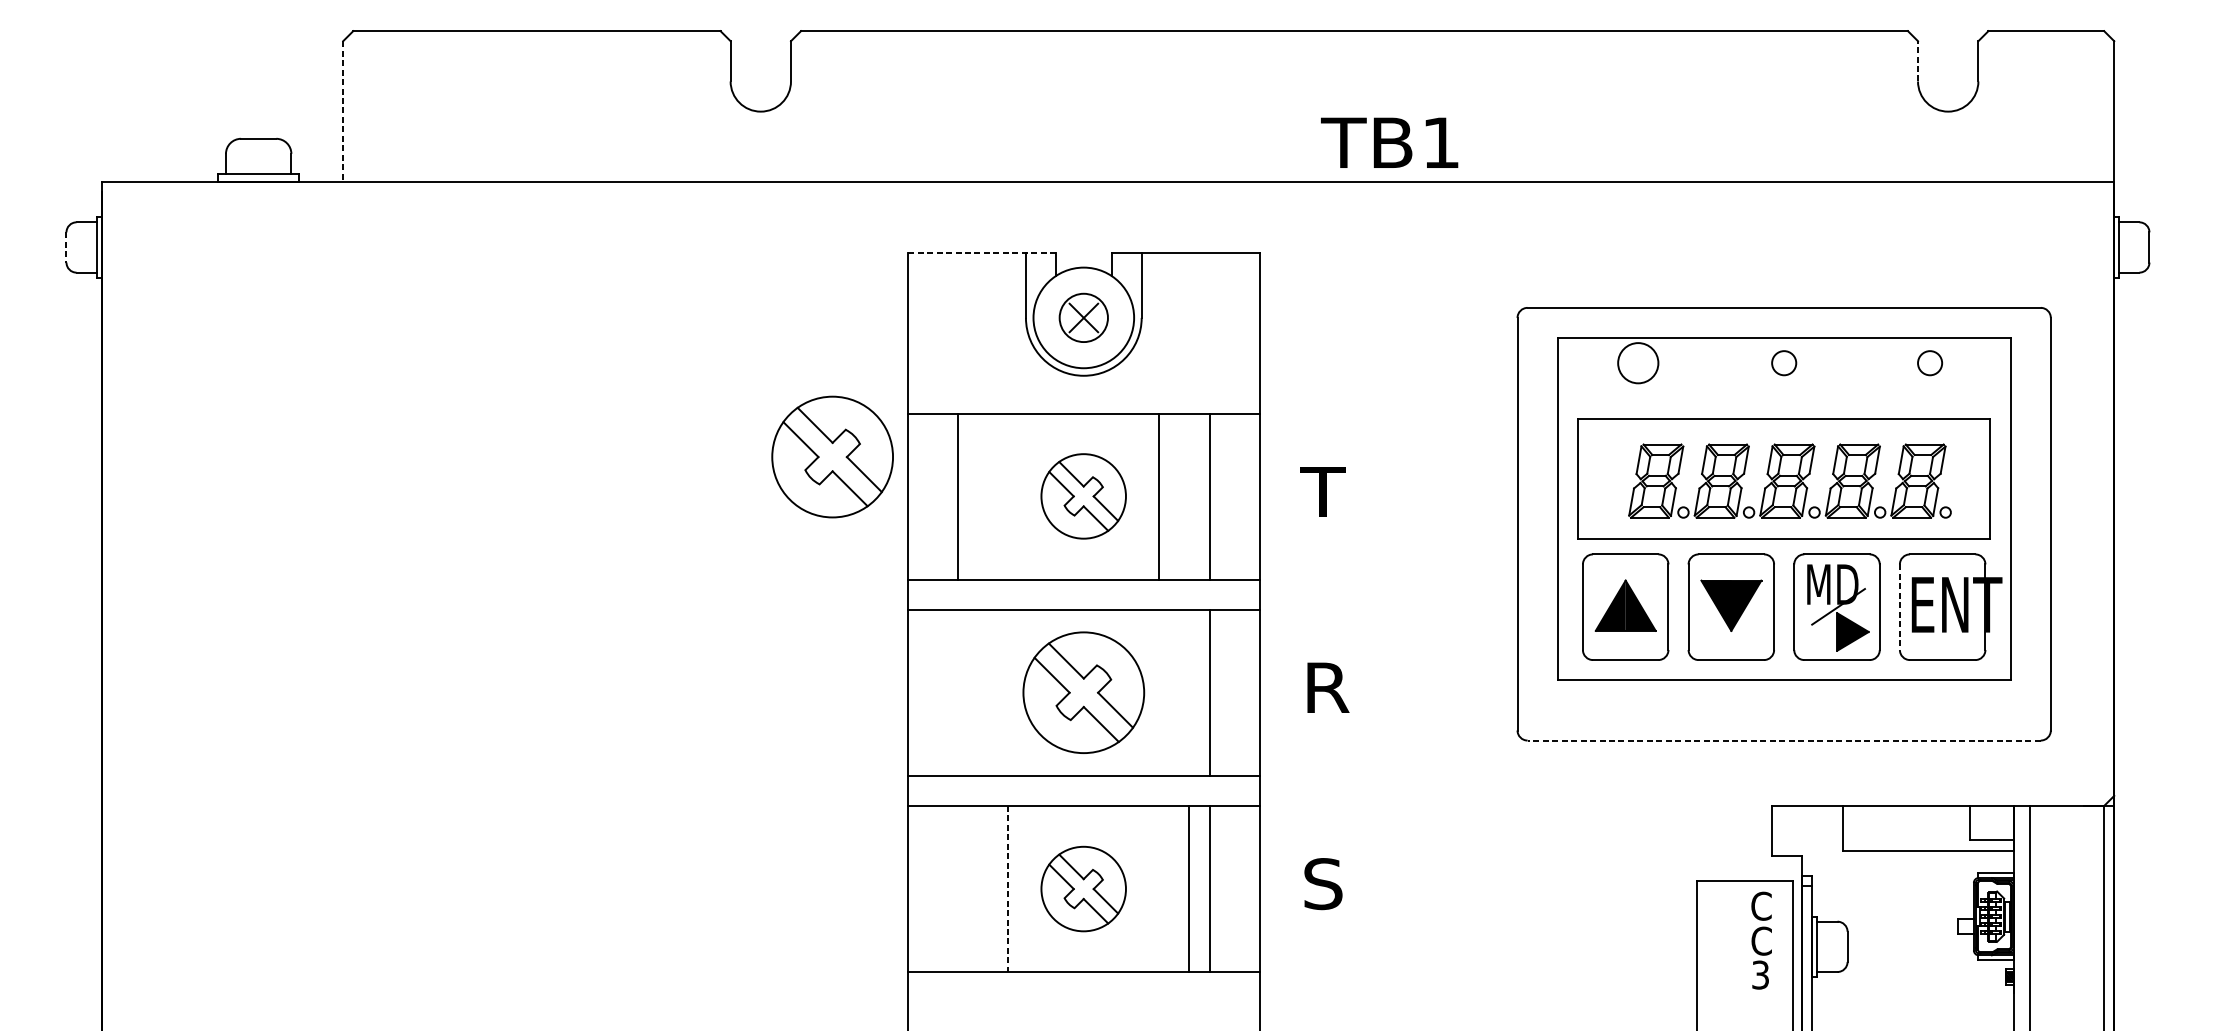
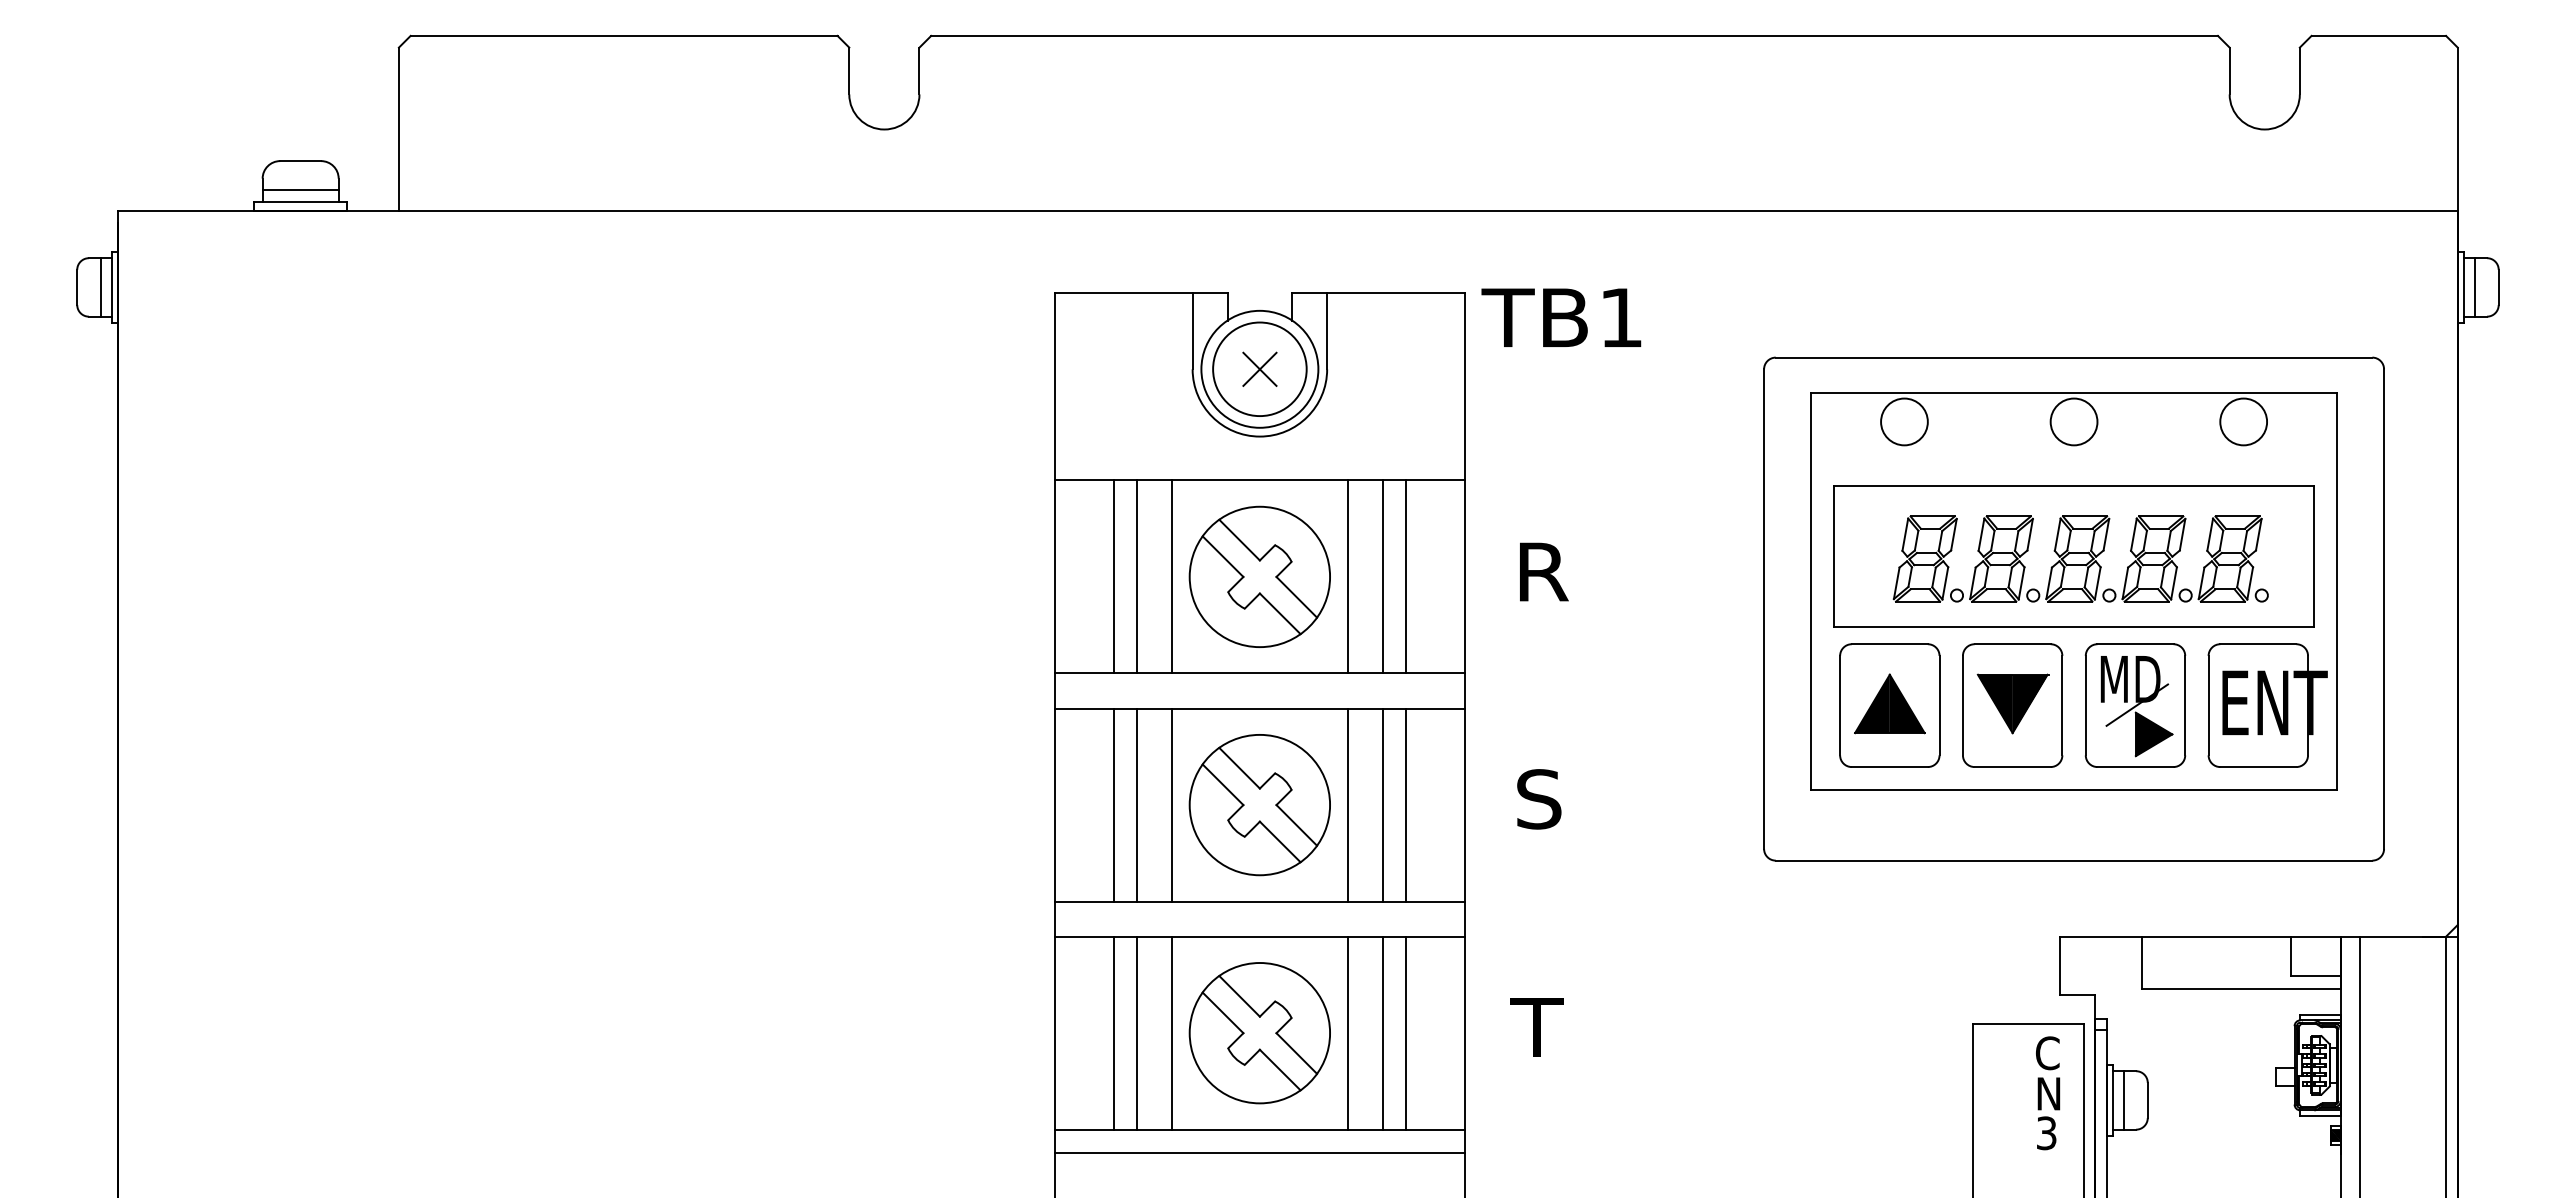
line: (1917, 60) -> (2229, 70), dashed -> solid
line: (342, 111) -> (398, 129), dashed -> solid
text: (1389, 142) -> (1561, 317), moved
line: (258, 164) -> (300, 190), added
line: (66, 247) -> (77, 287), dashed -> solid
line: (86, 247) -> (100, 287), added
line: (2129, 247) -> (2475, 287), added
line: (981, 252) -> (1140, 293), dashed -> solid
circle: (1083, 318) -> (1259, 369), size x1.67
circle: (1783, 362) -> (2073, 421), size x1.67
circle: (1929, 362) -> (2243, 421), size x1.67
part: (832, 457) -> (967, 531), removed
text: (1324, 491) -> (1539, 571), T -> R
line: (978, 496) -> (1137, 576), added
line: (1008, 496) -> (1172, 576), added
part: (1083, 496) -> (1259, 576), size x1.43
line: (1189, 496) -> (1382, 576), added
line: (1899, 607) -> (2208, 705), dashed -> solid
text: (1326, 687) -> (1542, 799), R -> S
line: (957, 692) -> (1113, 804), added
line: (978, 692) -> (1137, 804), added
line: (1008, 692) -> (1172, 804), added
line: (1159, 692) -> (1347, 804), added
line: (1189, 692) -> (1382, 804), added
line: (1783, 740) -> (2073, 860), dashed -> solid
text: (1321, 884) -> (1536, 1027), S -> T
line: (957, 888) -> (1113, 1032), added
line: (978, 888) -> (1137, 1032), added
line: (1159, 888) -> (1347, 1032), added
line: (1008, 889) -> (1172, 1033), dashed -> solid
part: (1083, 889) -> (1259, 1033), size x1.43
text: (1762, 940) -> (2048, 1093), C -> N
line: (1827, 946) -> (2124, 1100), added
line: (1083, 992) -> (1259, 1153), added

